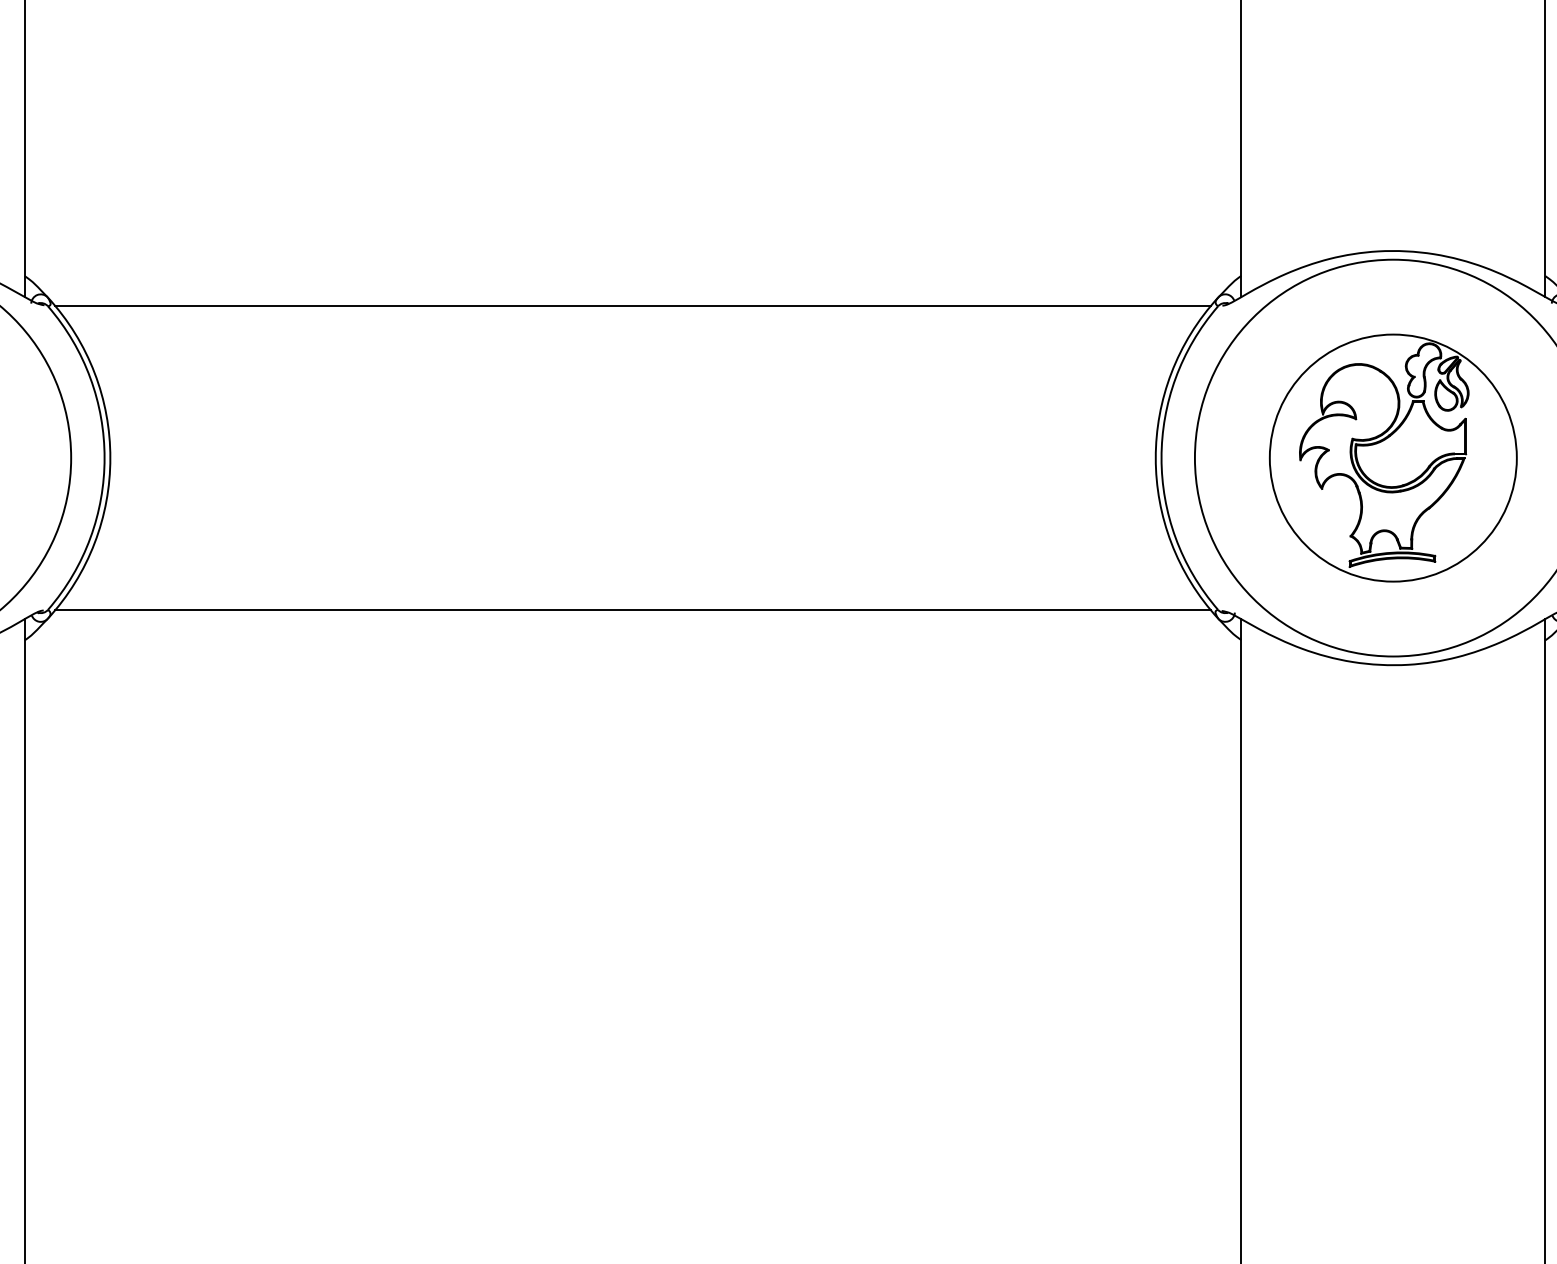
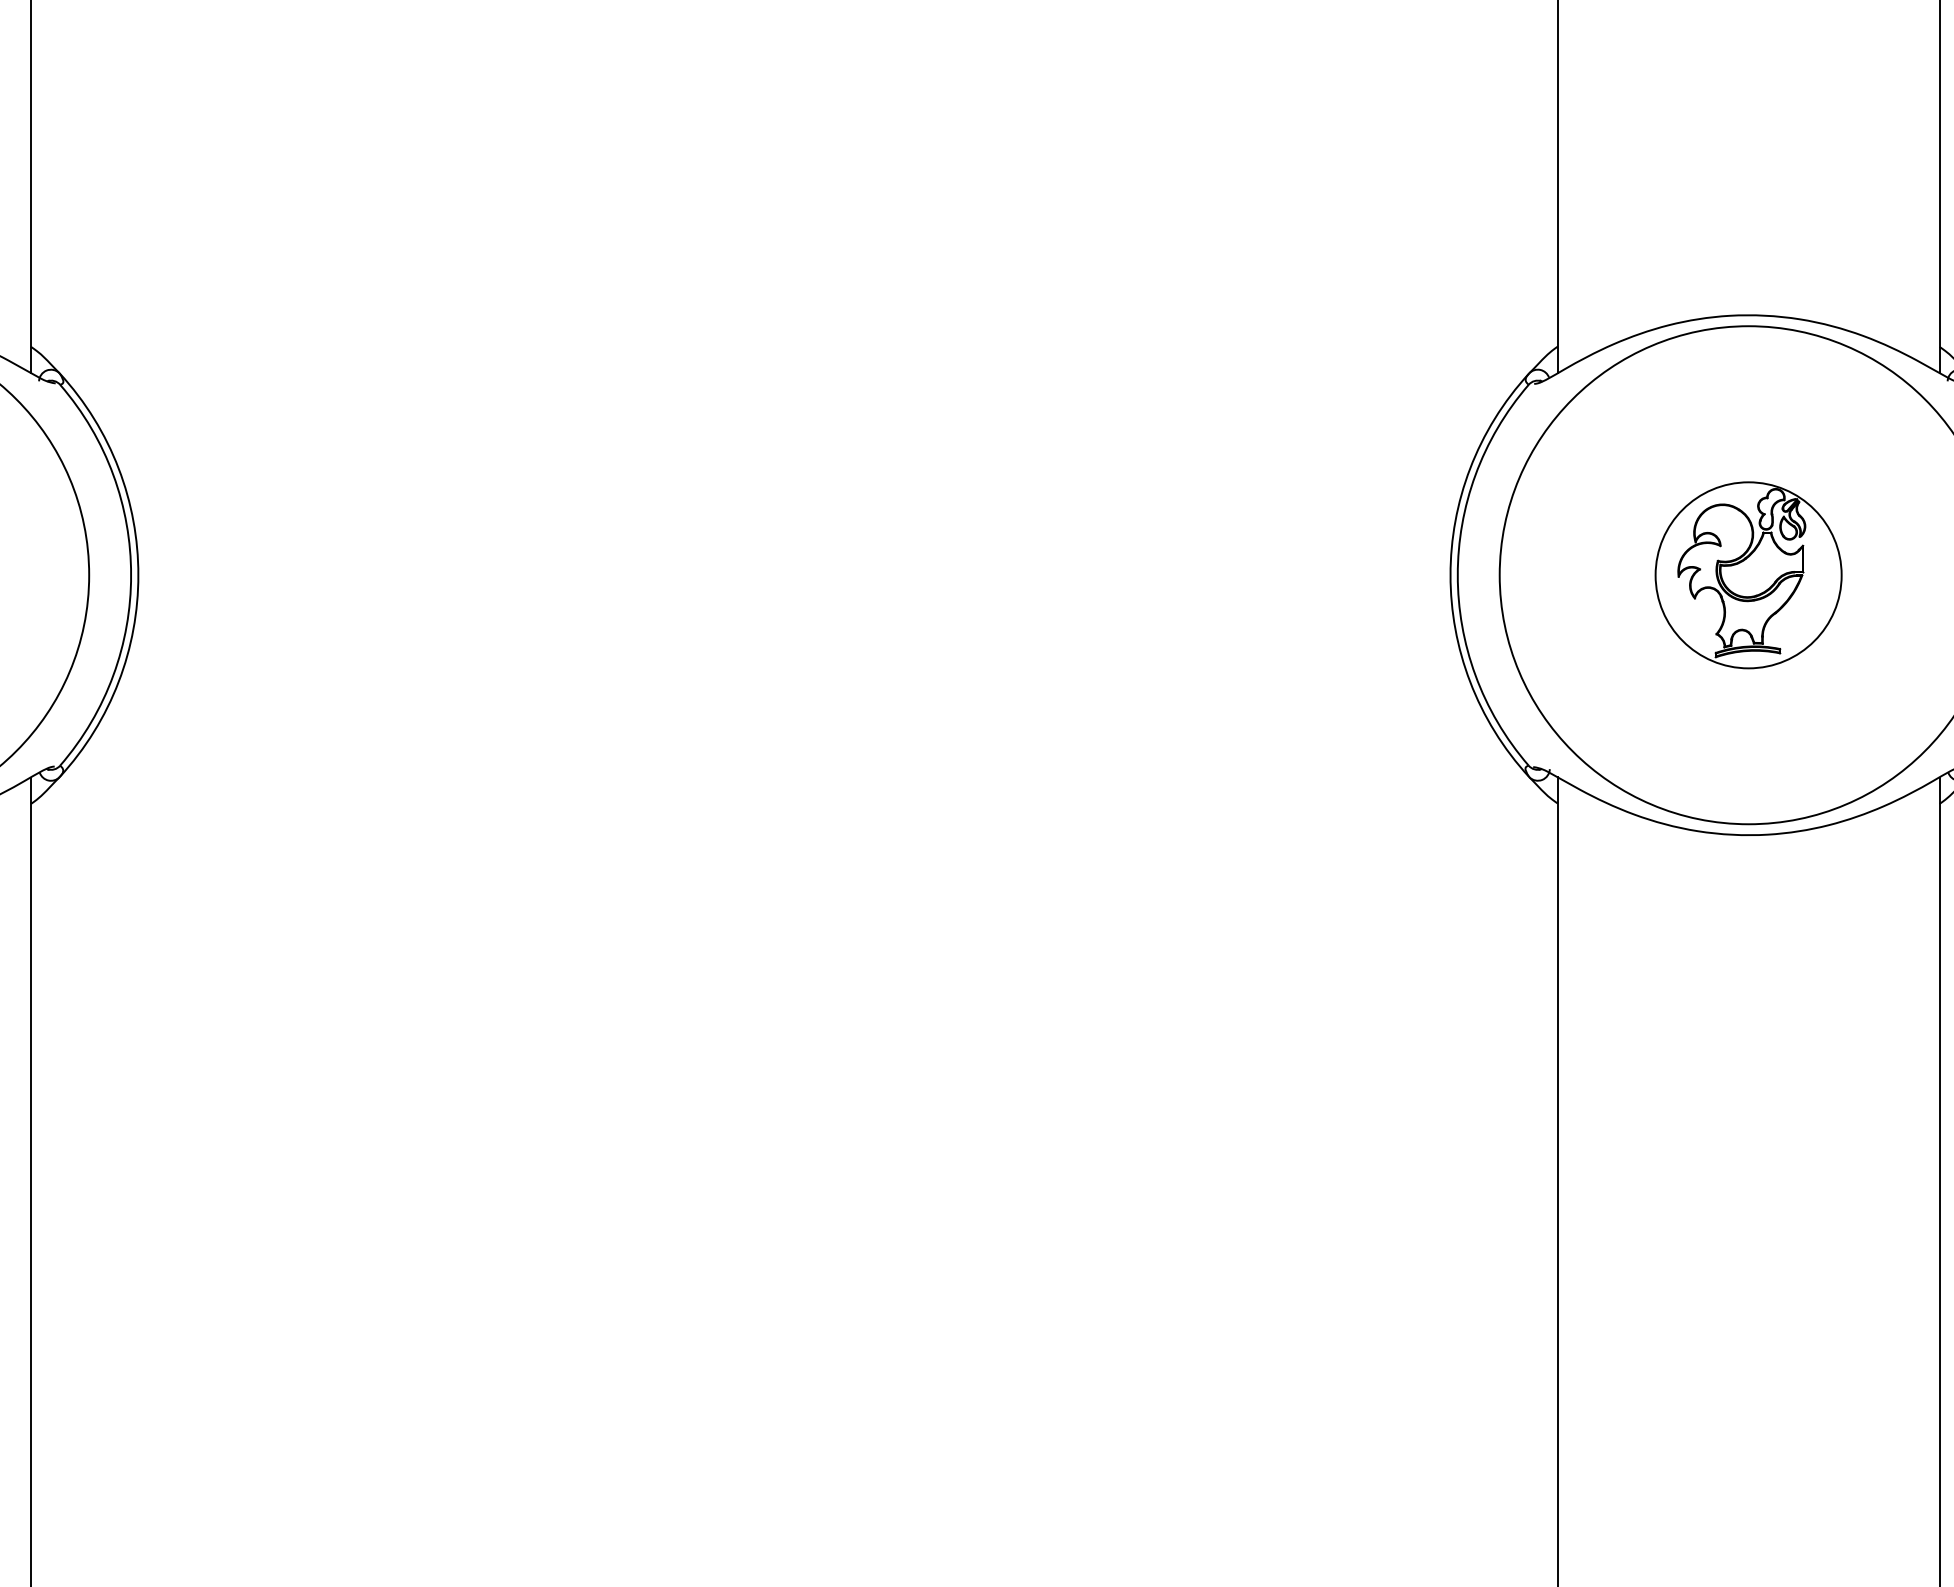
line: (633, 306) -> (794, 384), removed
part: (1393, 458) -> (1748, 575), size x0.6
line: (633, 610) -> (794, 766), removed

